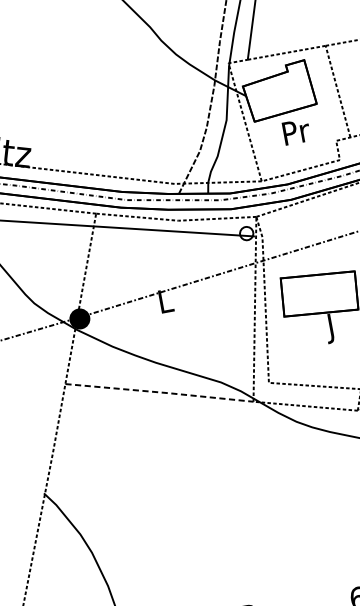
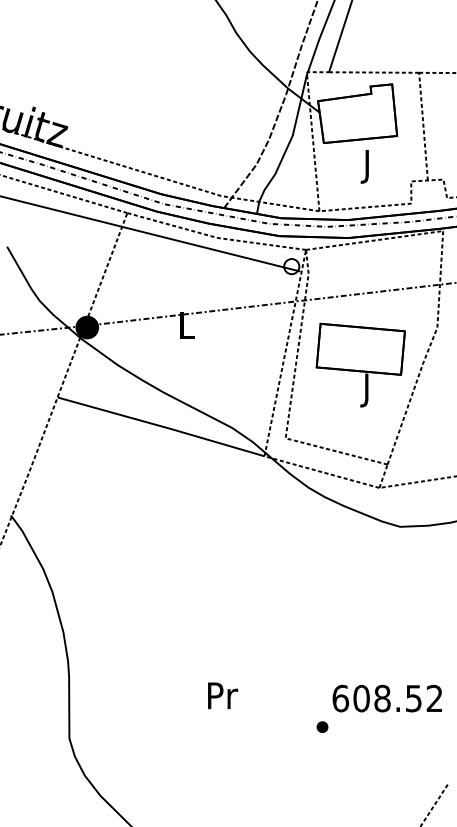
text: (296, 134) -> (368, 166), Pr -> J
line: (160, 392) -> (162, 426), dashed -> solid

